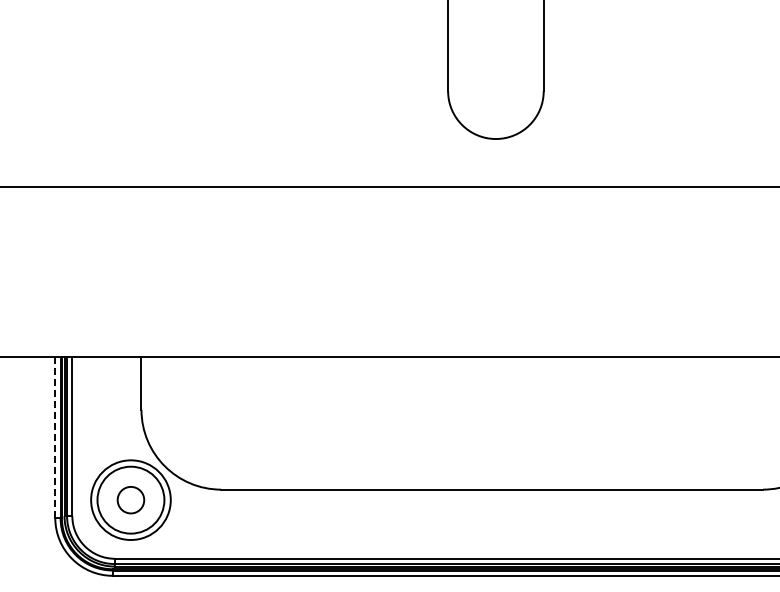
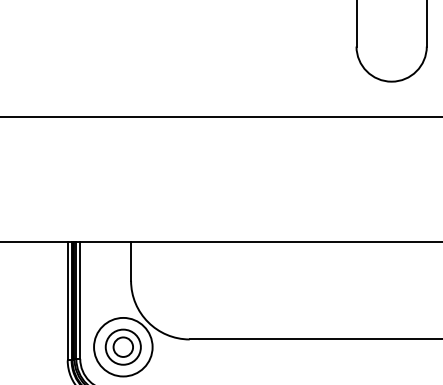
line: (55, 437) -> (67, 301), dashed -> solid
circle: (130, 500) -> (122, 347), size x0.71

